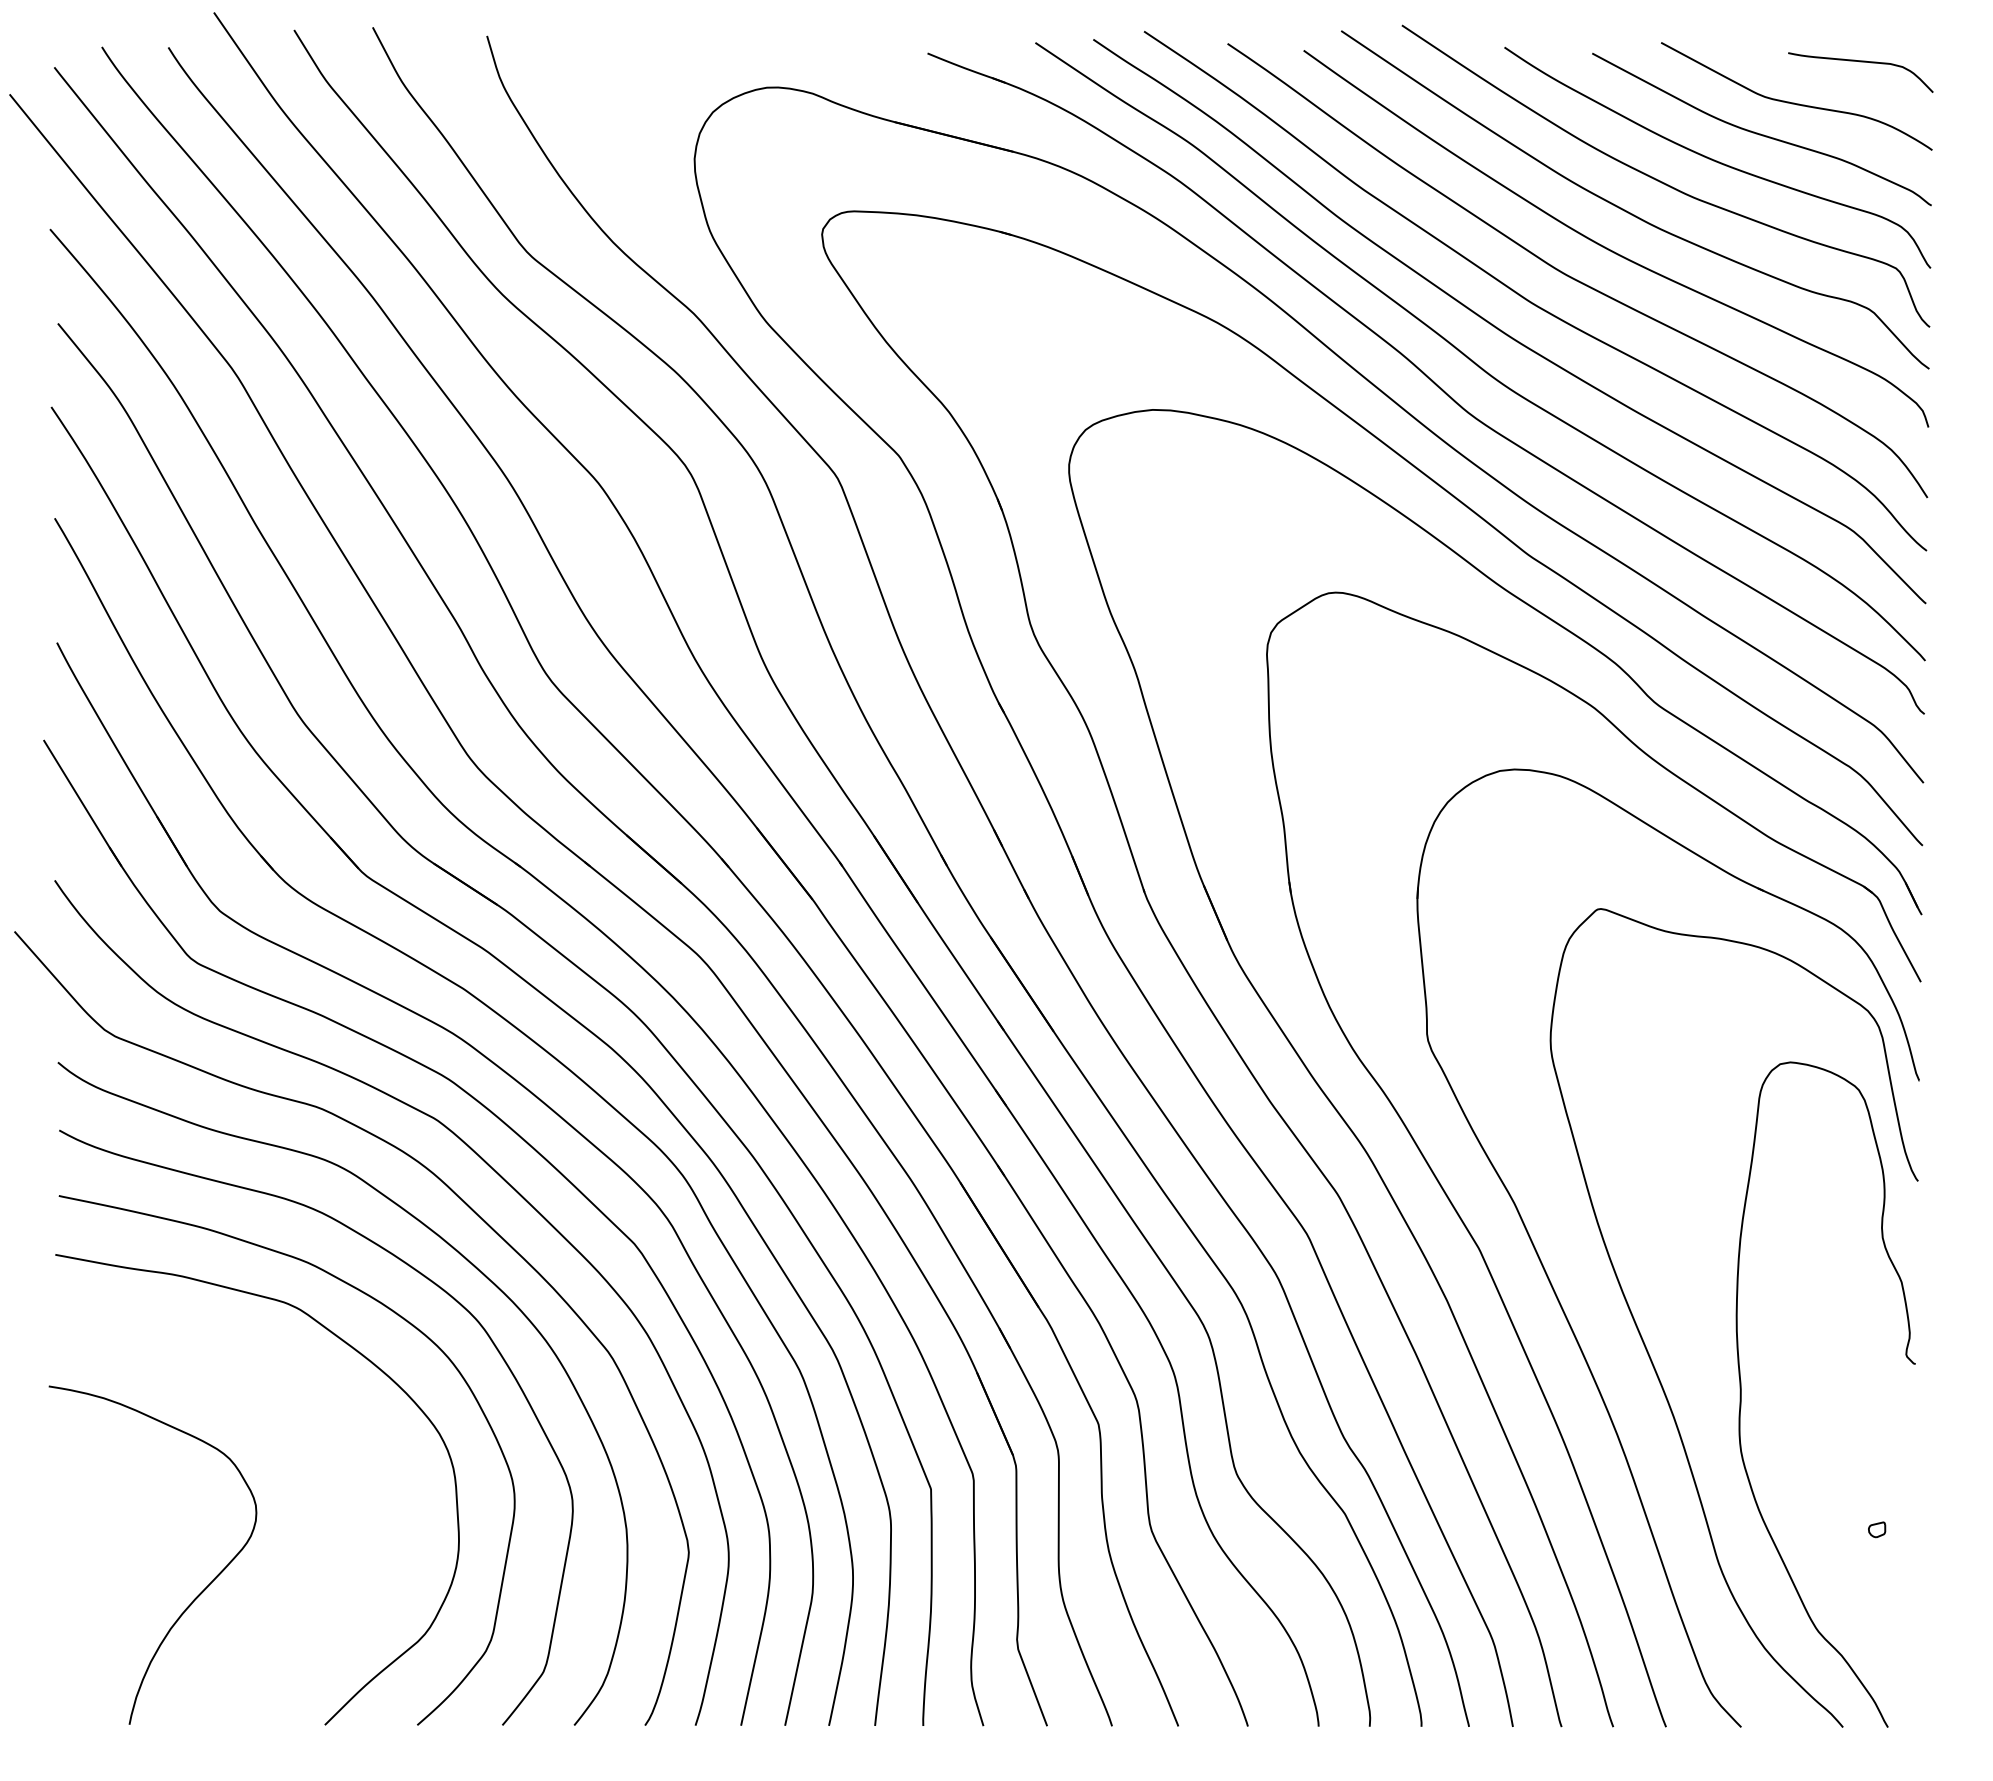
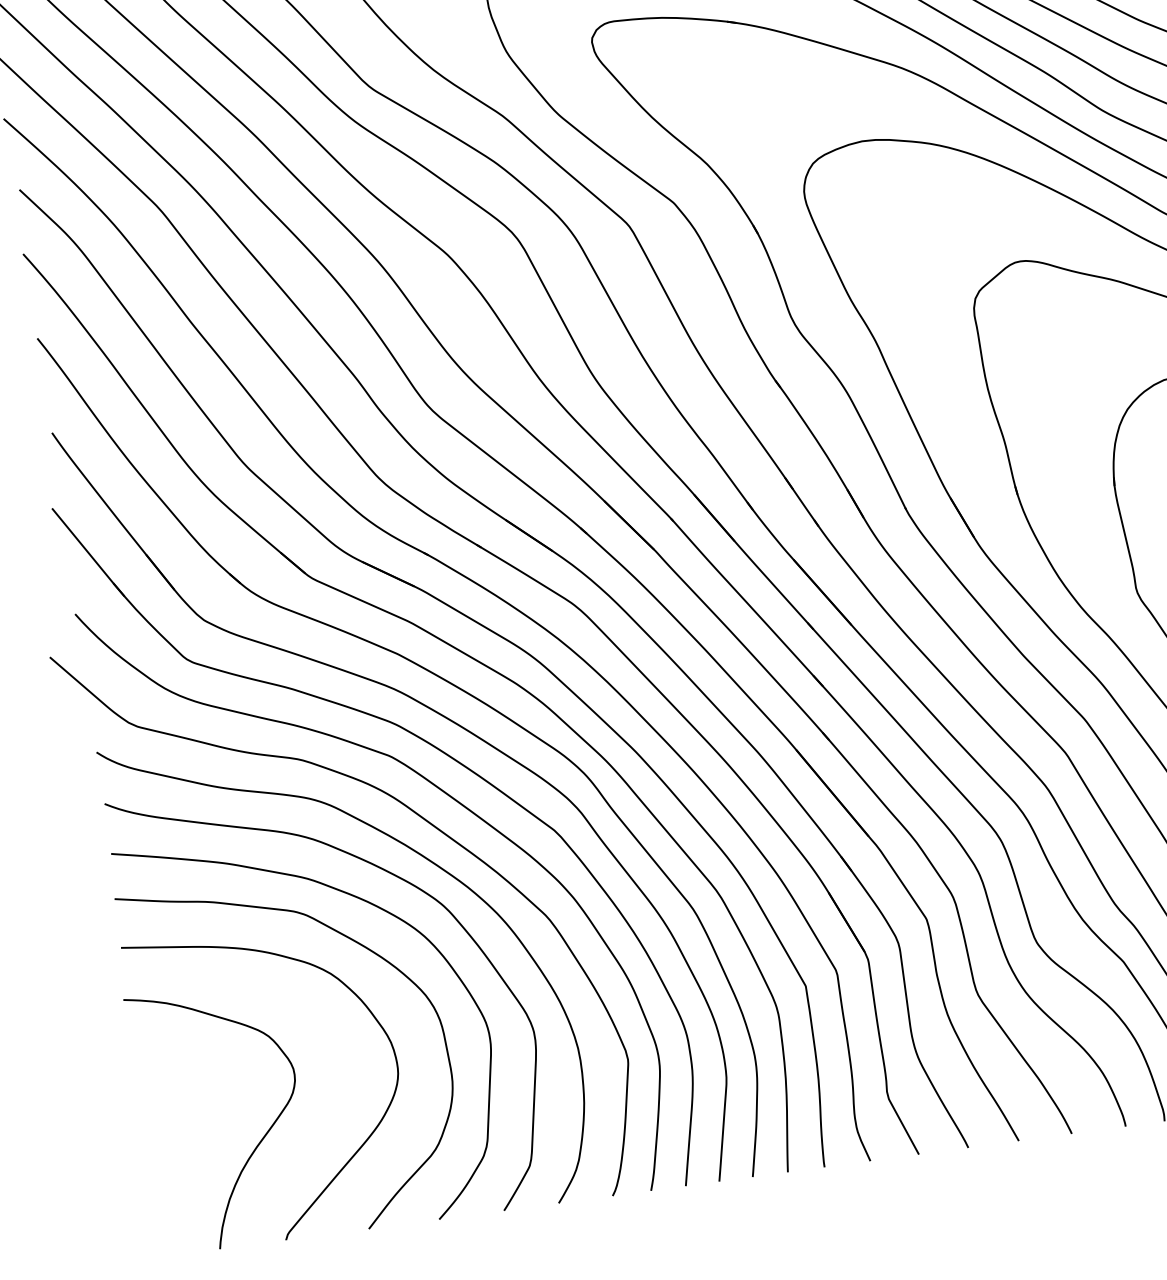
curve: (314, 1629) -> (351, 1157), added

